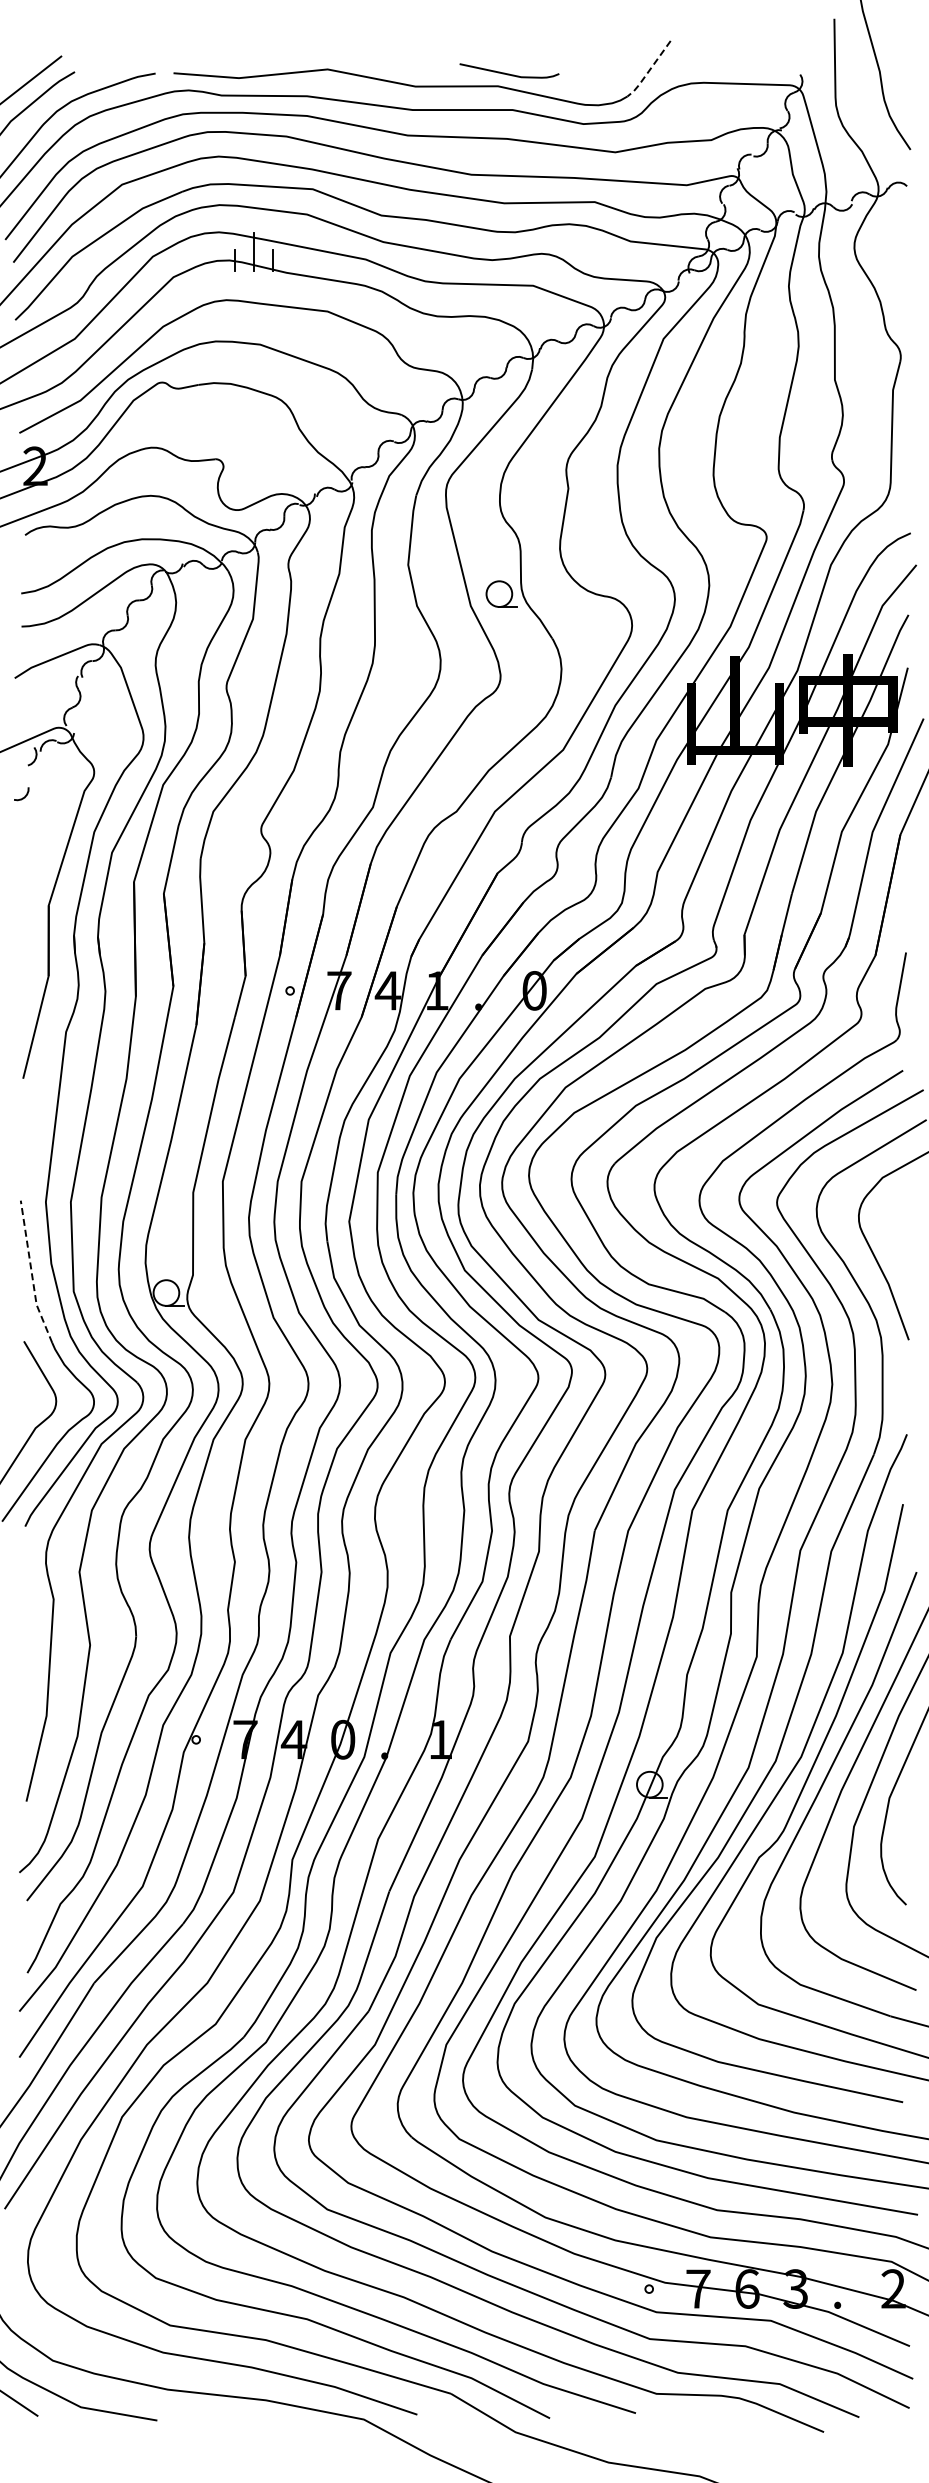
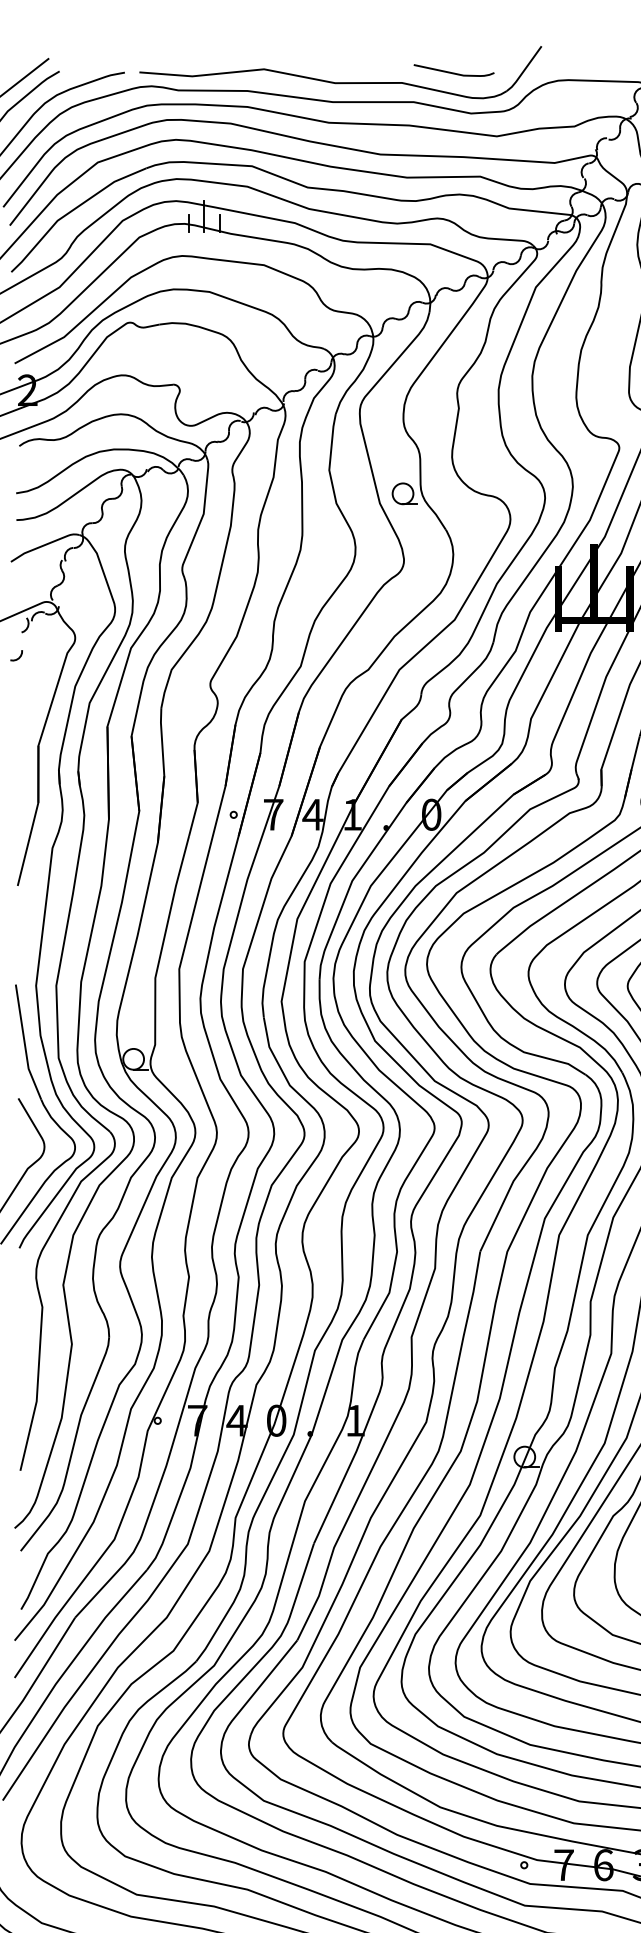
line: (648, 71) -> (523, 70), dashed -> solid
curve: (509, 73) -> (454, 72), moved
line: (31, 1273) -> (24, 1043), dashed -> solid

